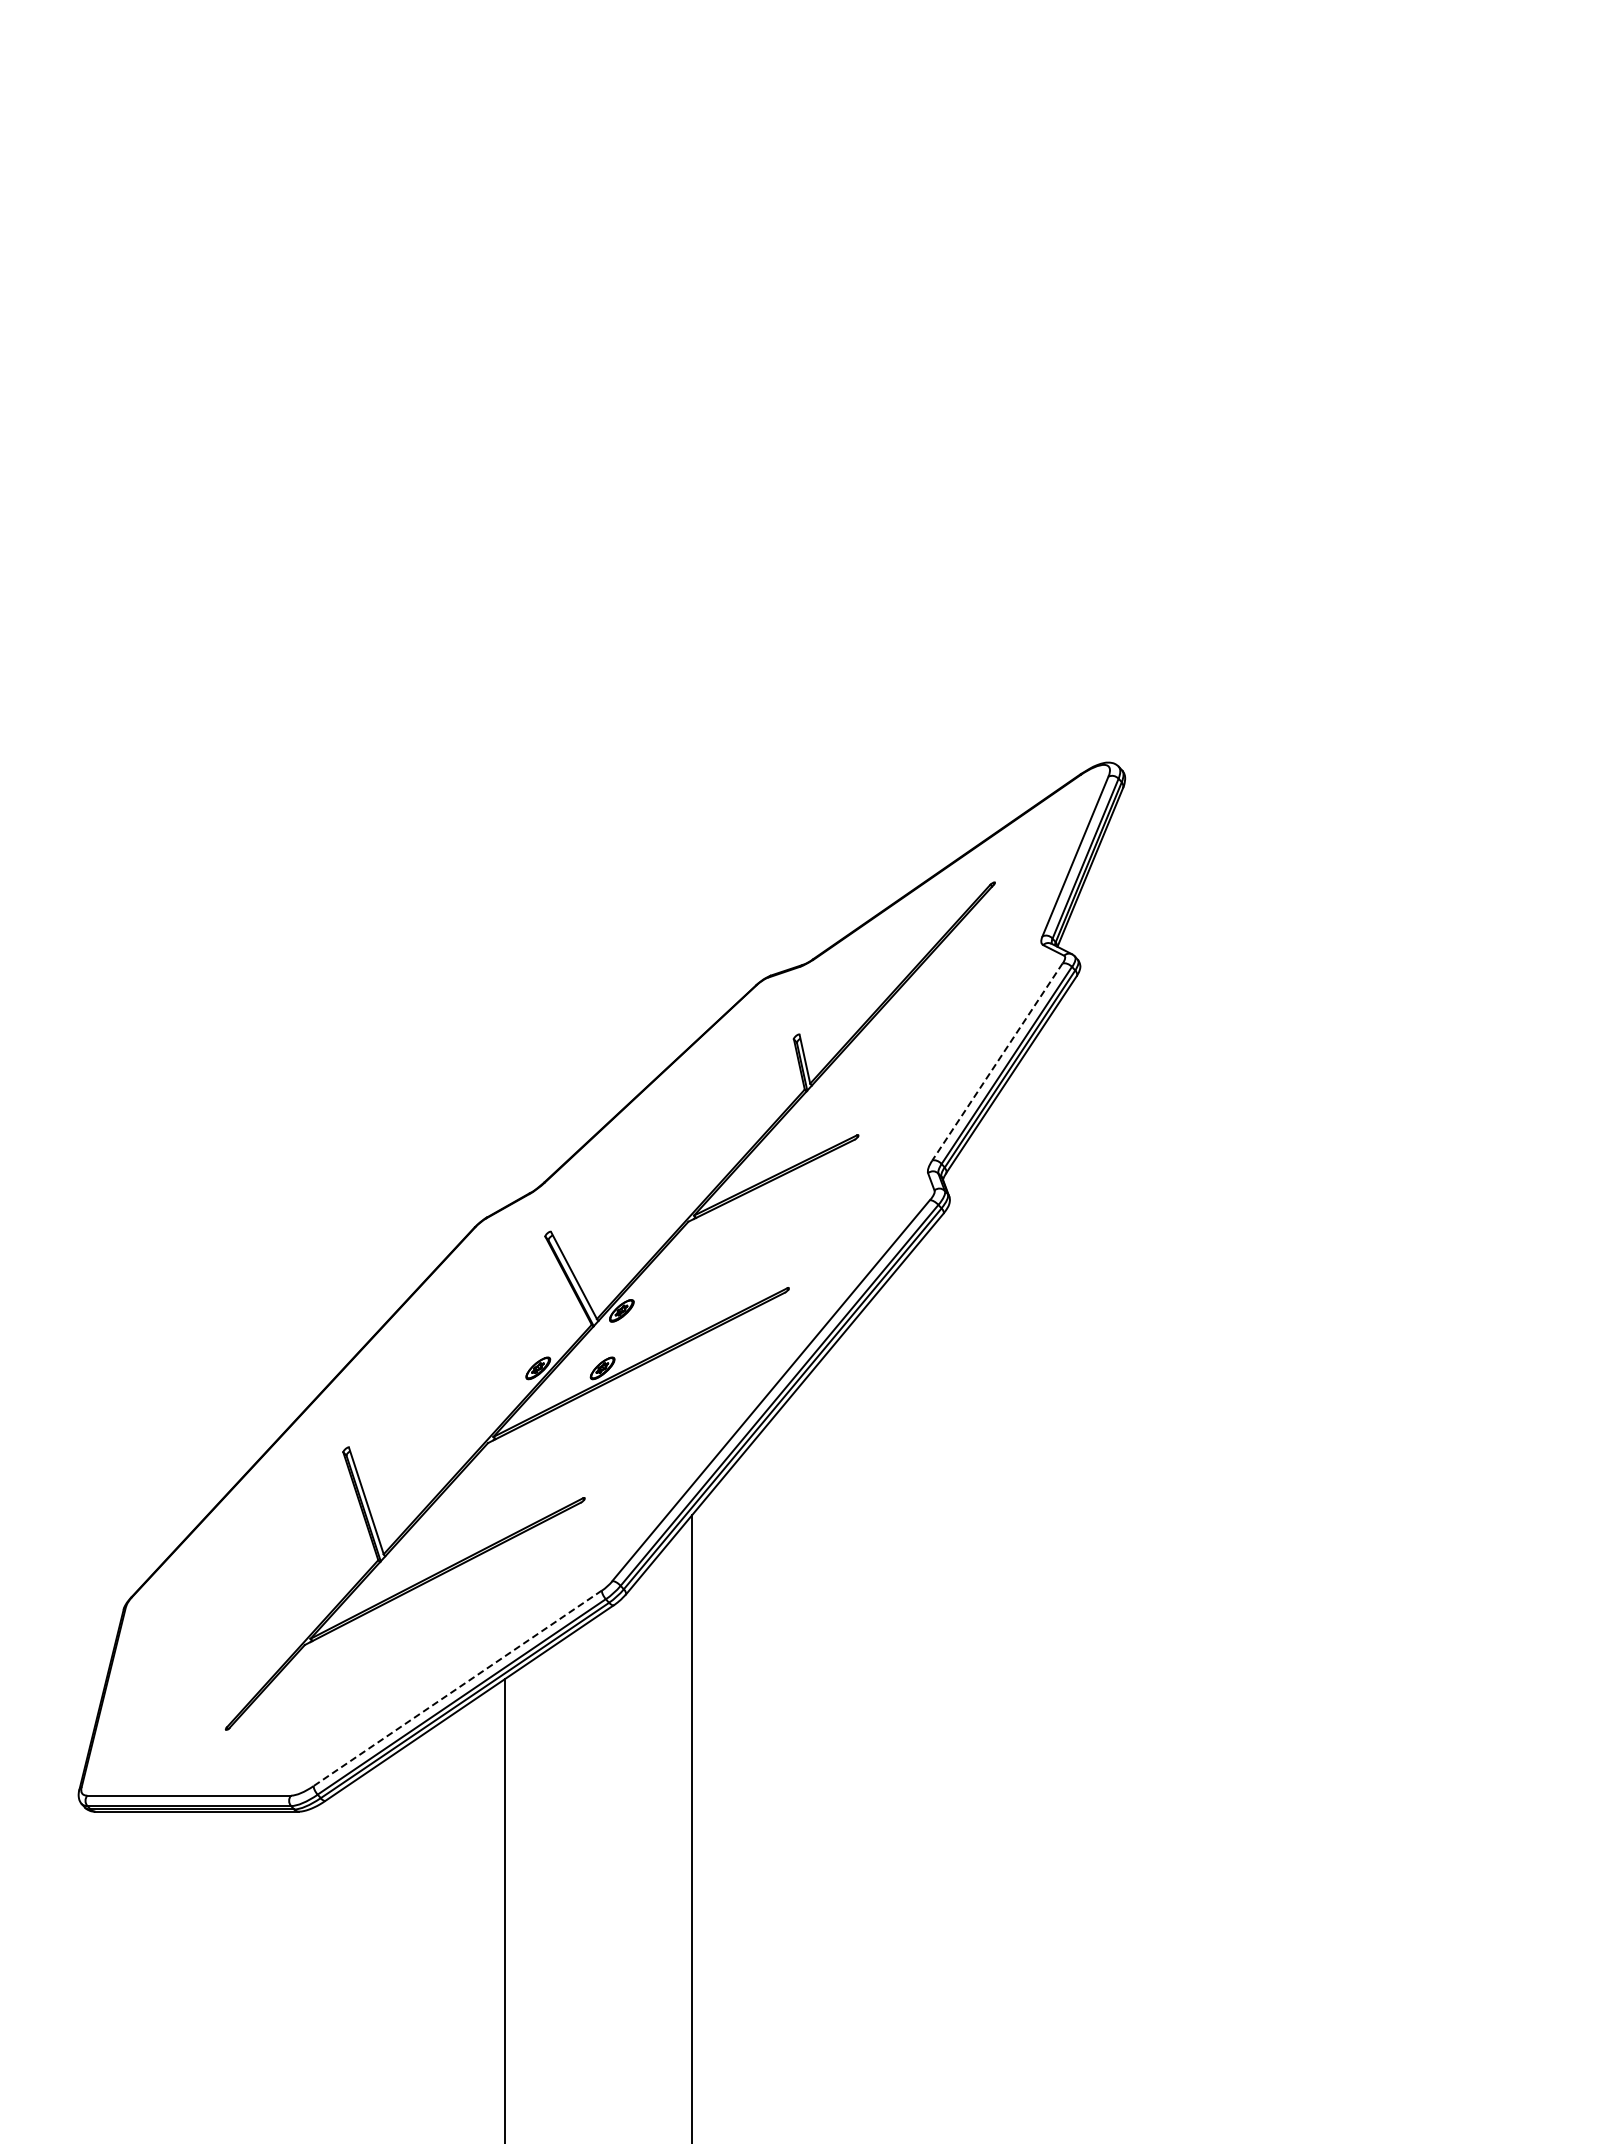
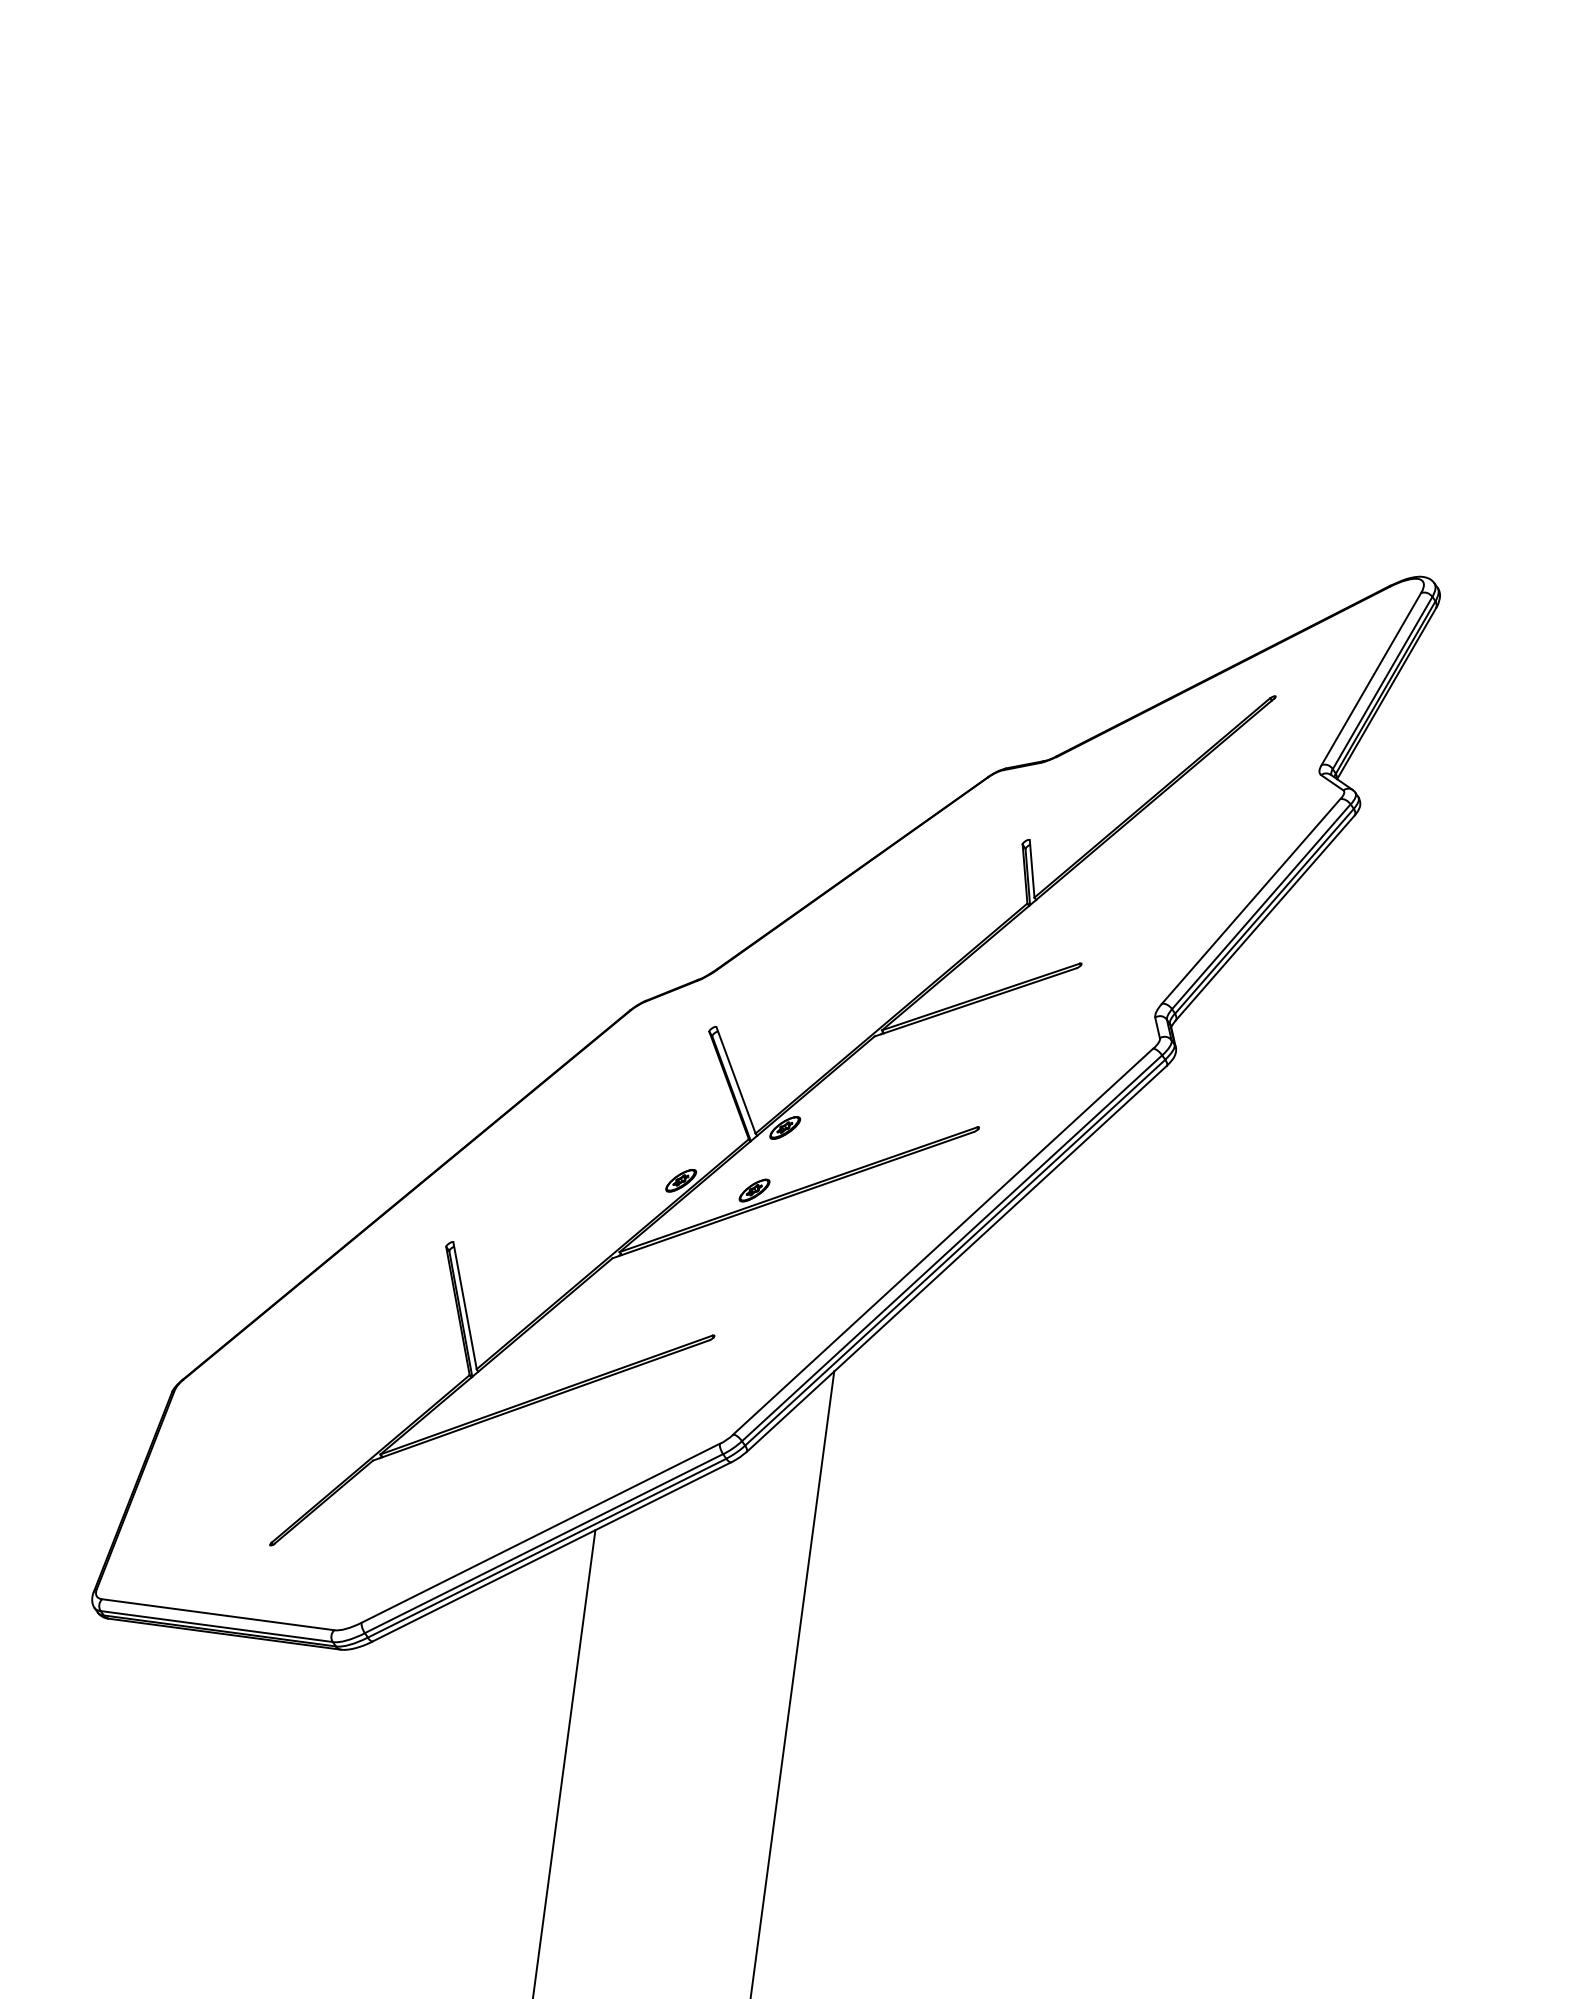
line: (997, 1062) -> (1251, 901), dashed -> solid
line: (457, 1688) -> (540, 1533), dashed -> solid

